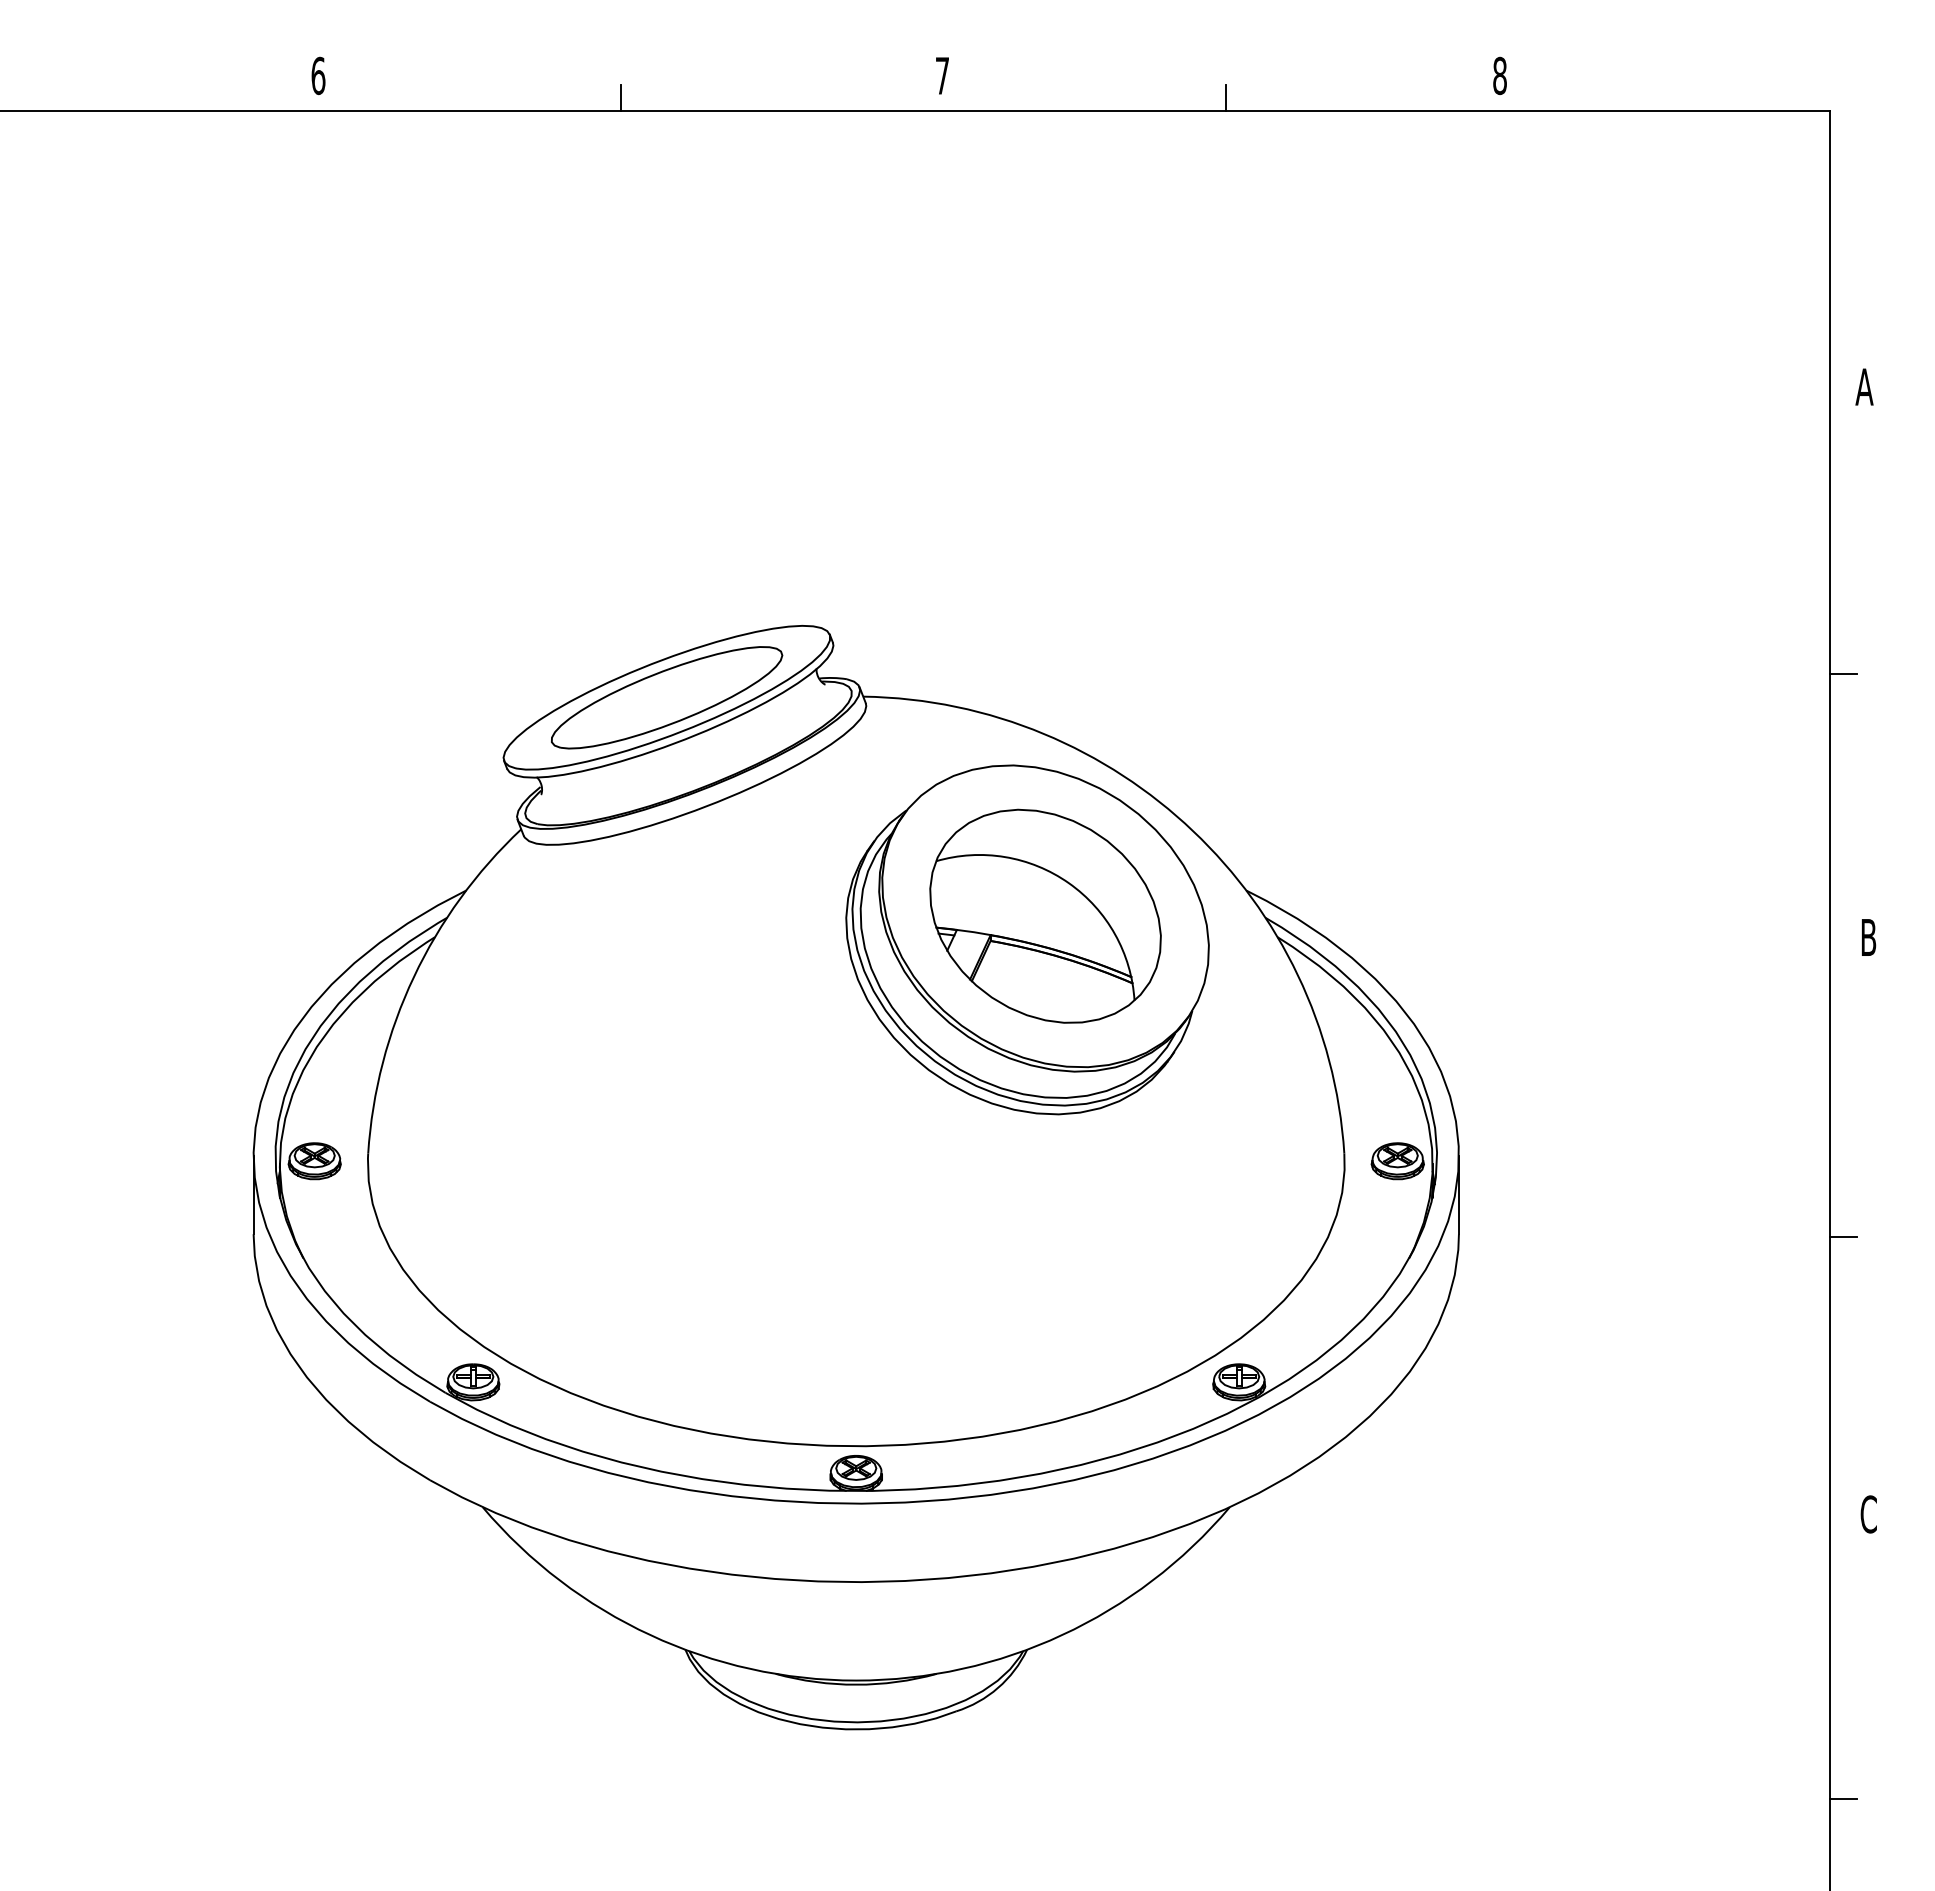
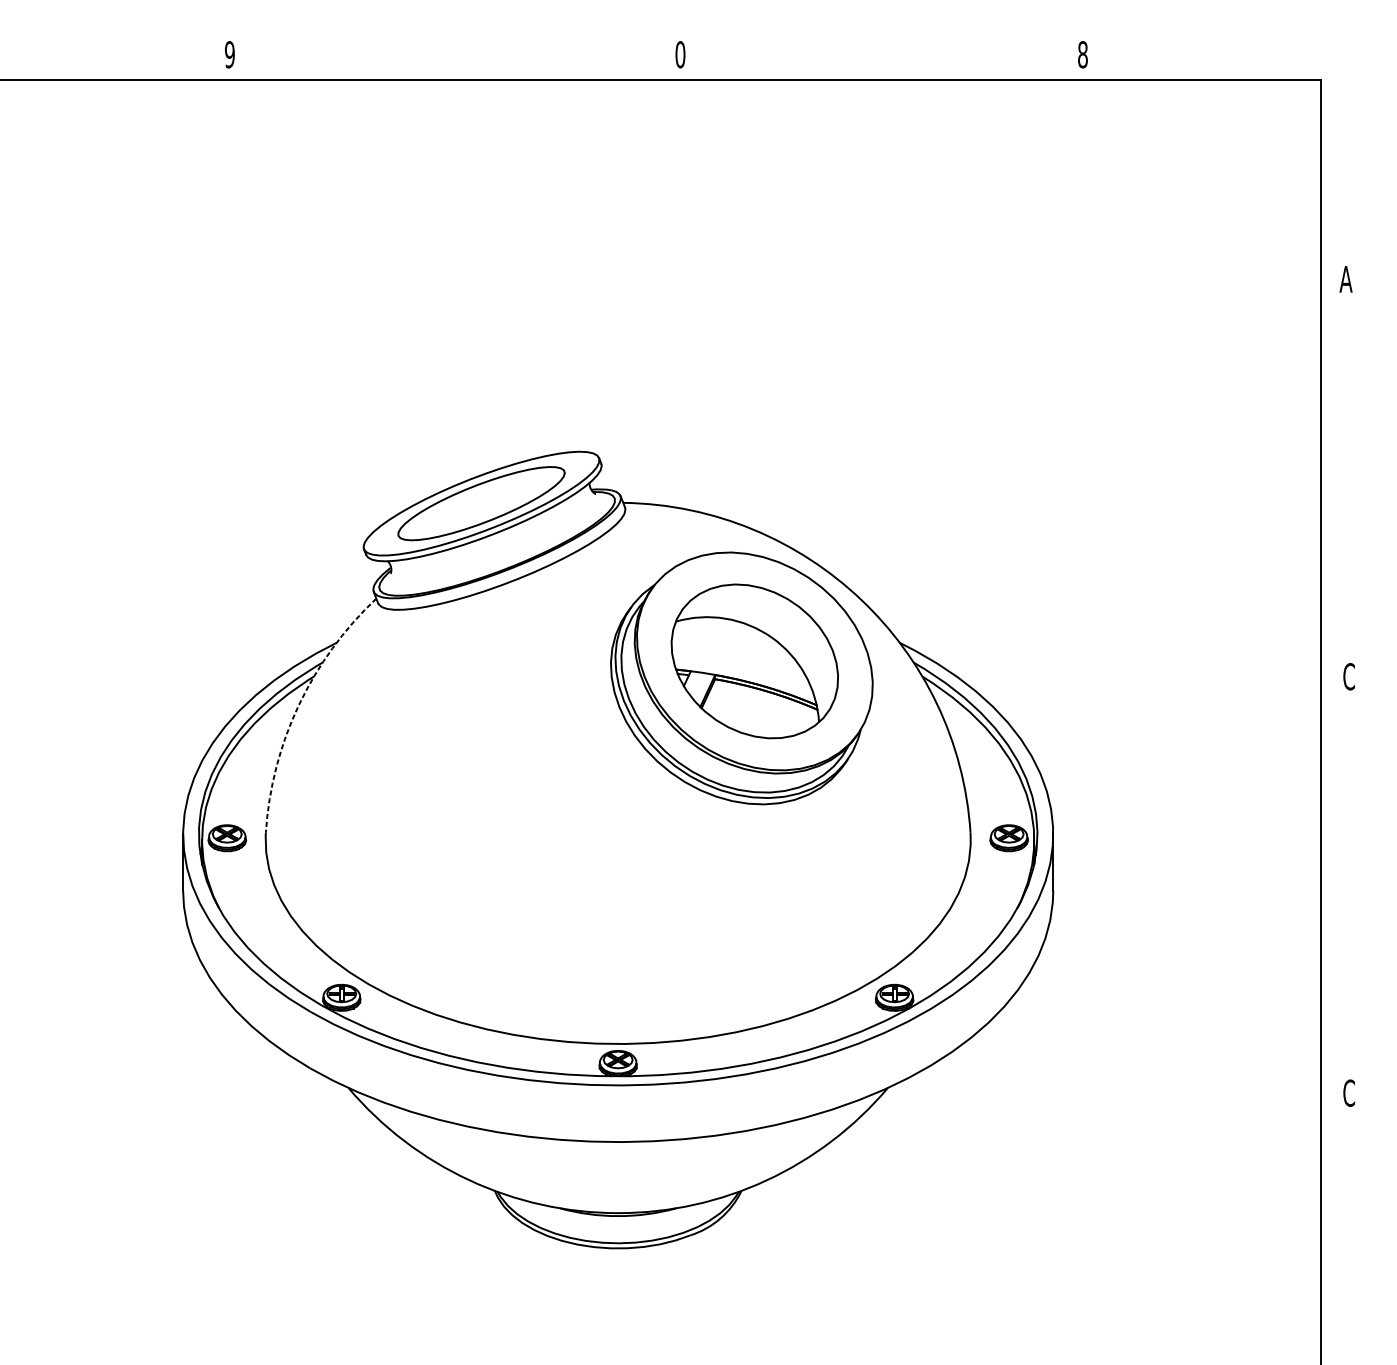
text: (318, 75) -> (229, 54), 6 -> 9
text: (942, 75) -> (680, 54), 7 -> 0
line: (621, 98) -> (448, 71), removed
line: (1226, 98) -> (885, 71), removed
line: (1843, 673) -> (1330, 486), removed
text: (1868, 937) -> (1348, 676), B -> C
arc: (413, 976) -> (298, 704), solid -> dashed
line: (1843, 1236) -> (1330, 892), removed
line: (1843, 1799) -> (1330, 1299), removed

